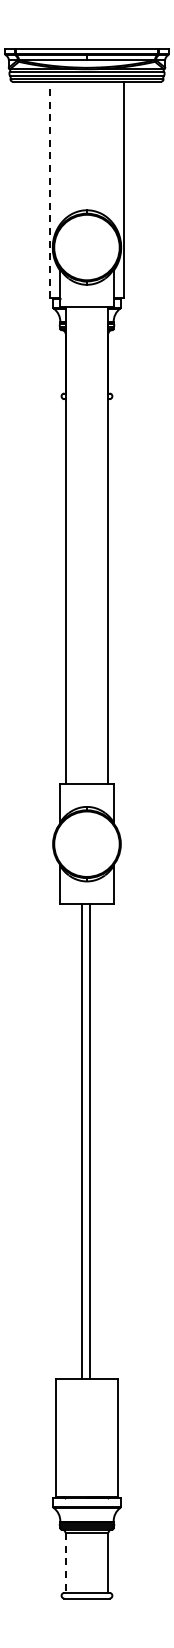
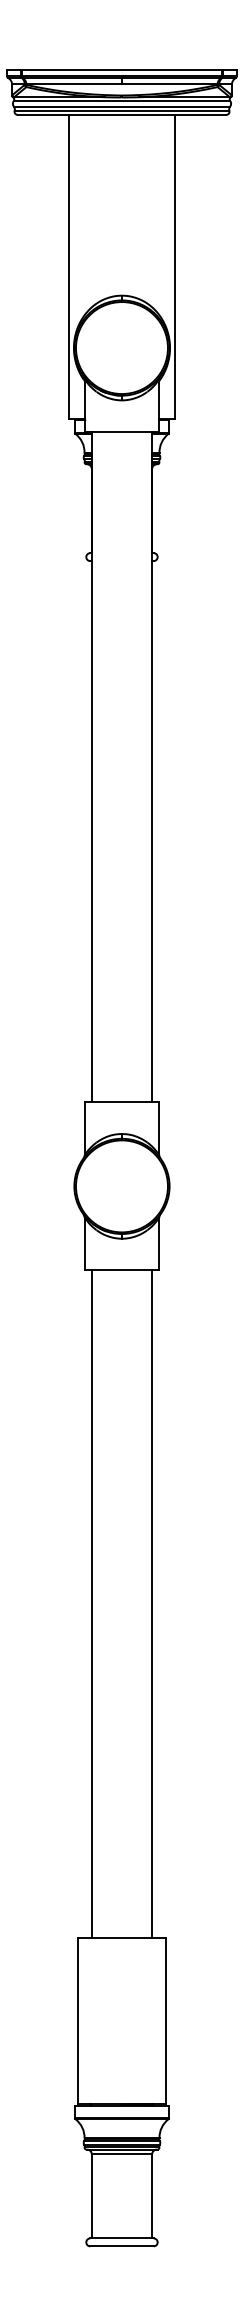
line: (49, 189) -> (69, 266), dashed -> solid
line: (82, 1141) -> (152, 1604), moved
line: (89, 1141) -> (91, 1604), moved
line: (65, 1563) -> (91, 2197), dashed -> solid

